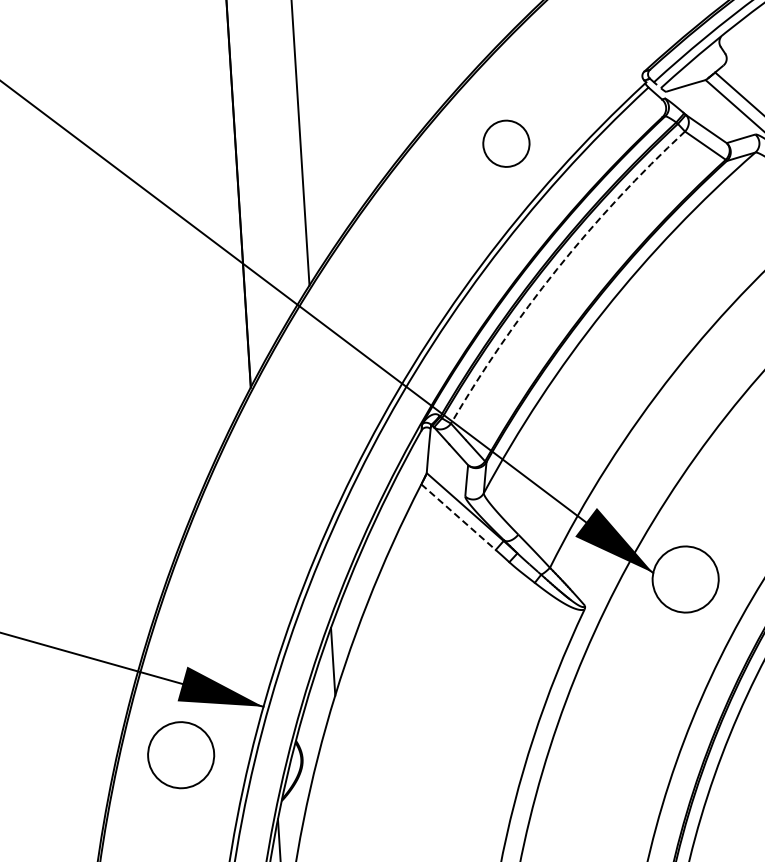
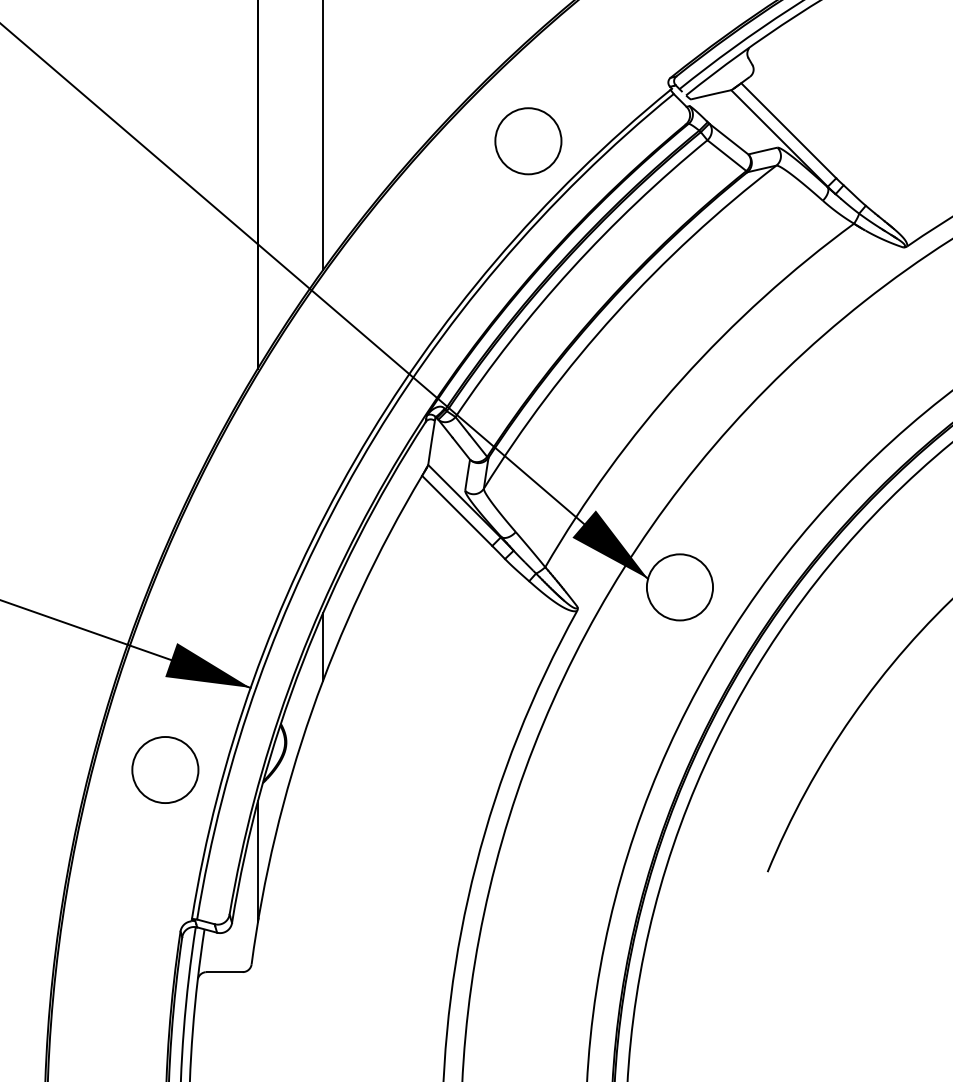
circle: (506, 144) -> (528, 141), size x1.43
arc: (557, 269) -> (571, 269), dashed -> solid
line: (458, 516) -> (457, 510), dashed -> solid
circle: (181, 754) -> (165, 769), moved

